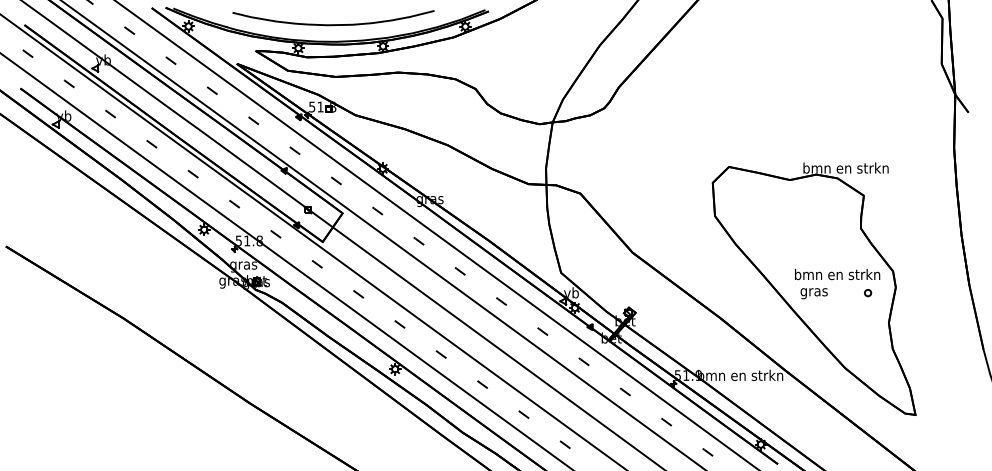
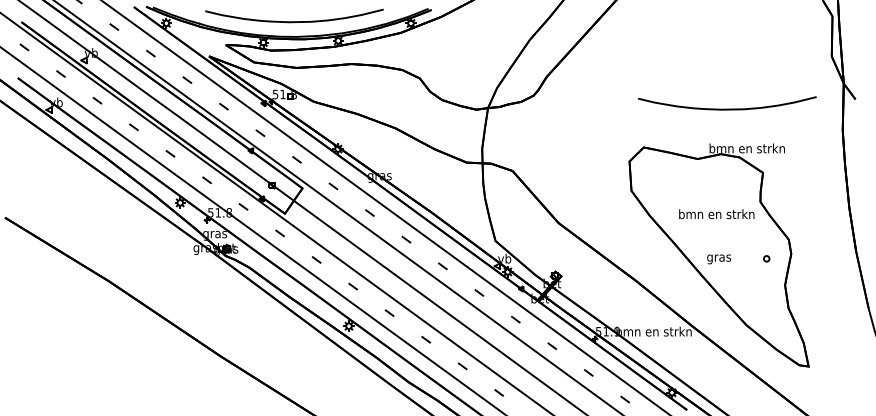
curve: (823, 123) -> (727, 109), added
text: (837, 274) -> (716, 214), moved

